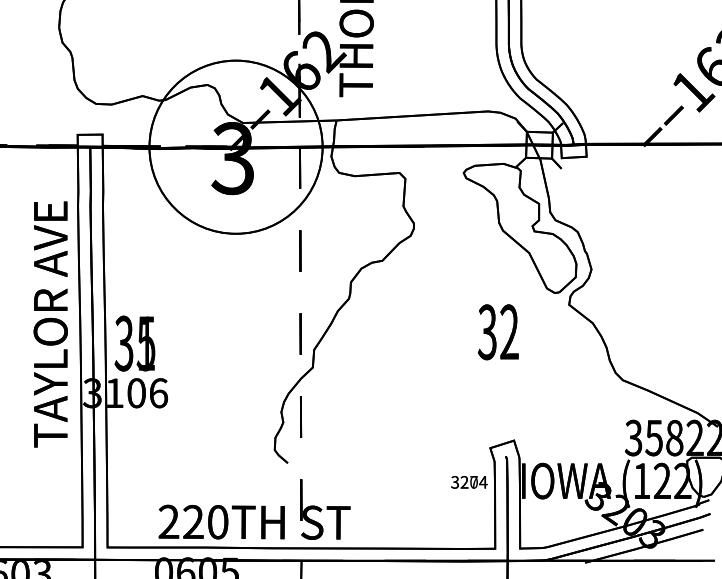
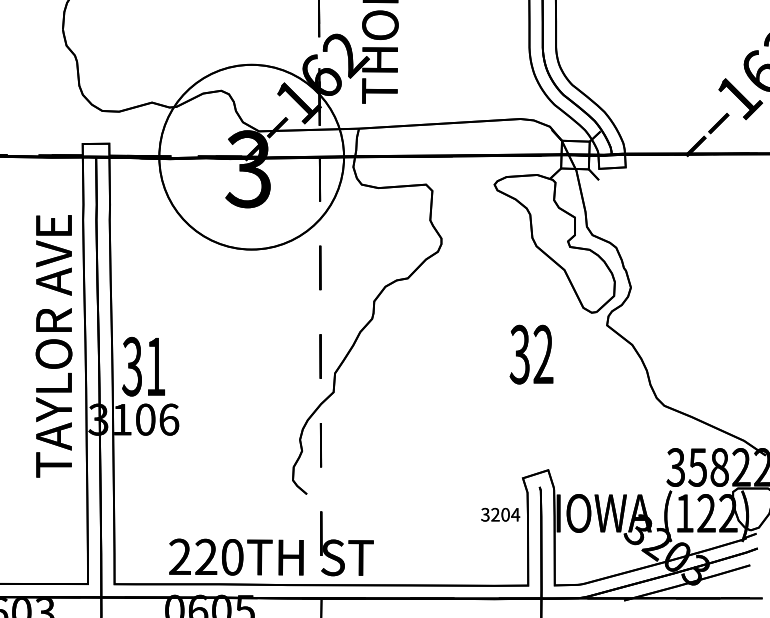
text: (145, 344) -> (155, 367), 35 -> 31
text: (473, 482) -> (505, 514), 3274 -> 3204

